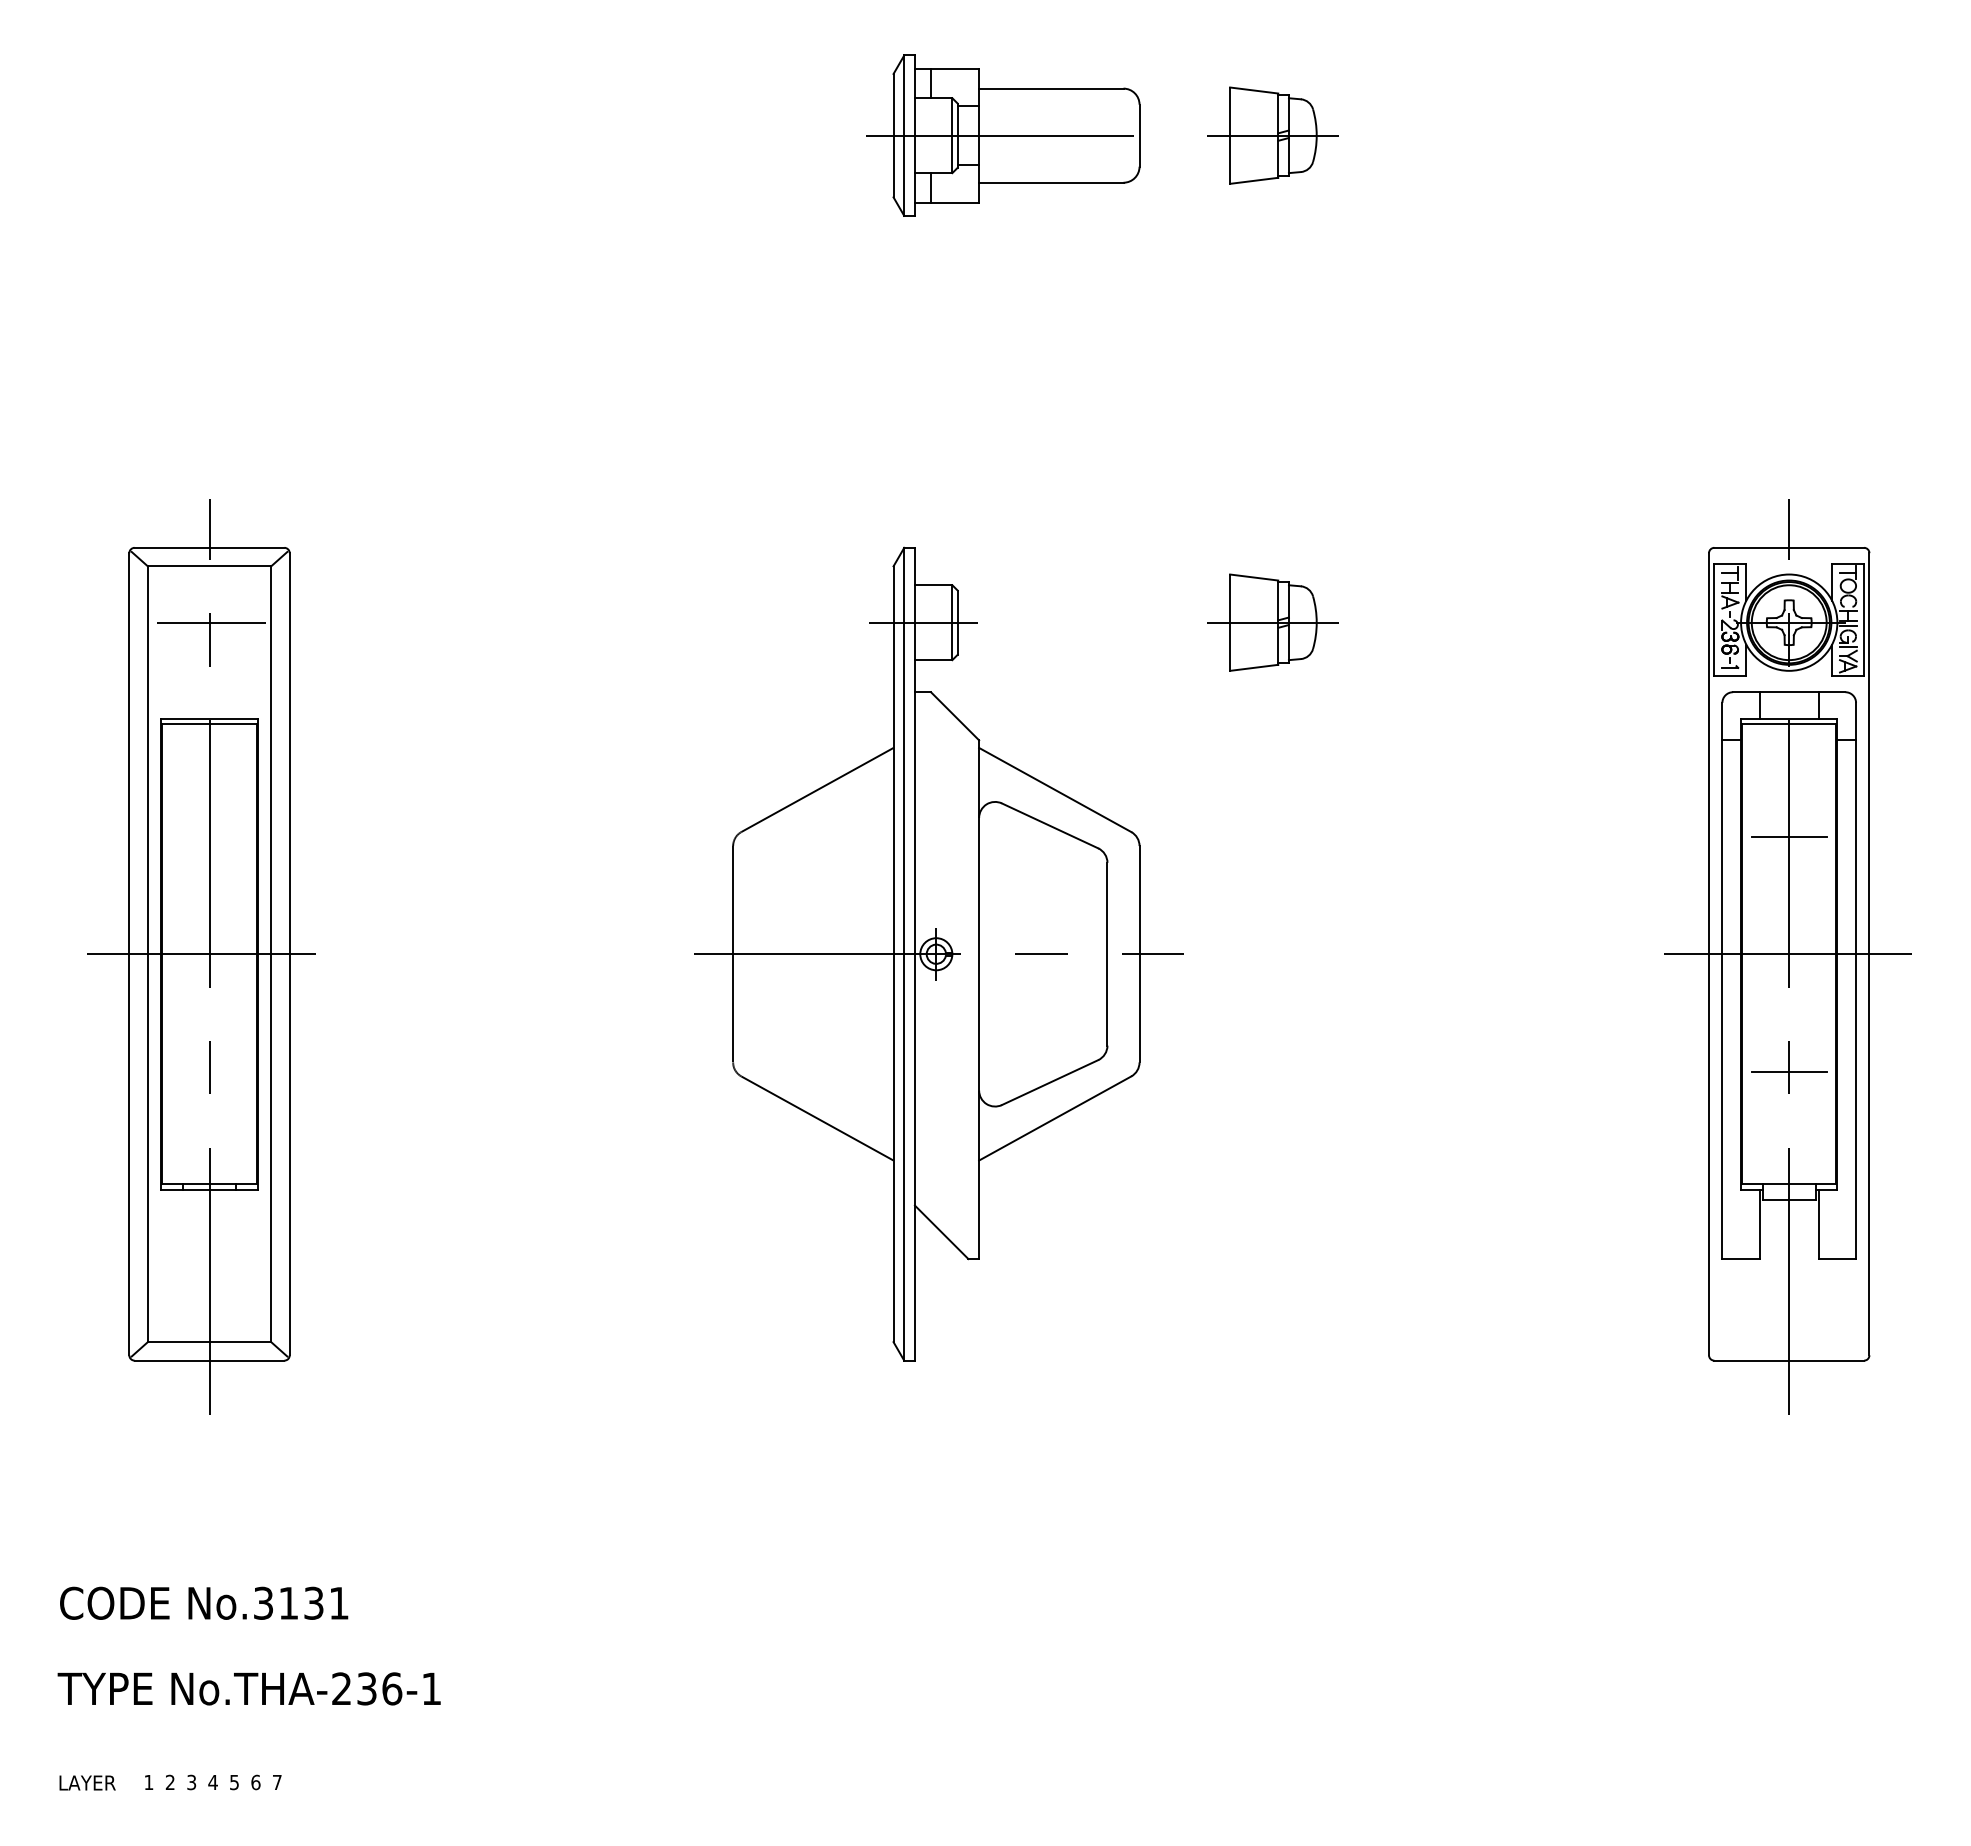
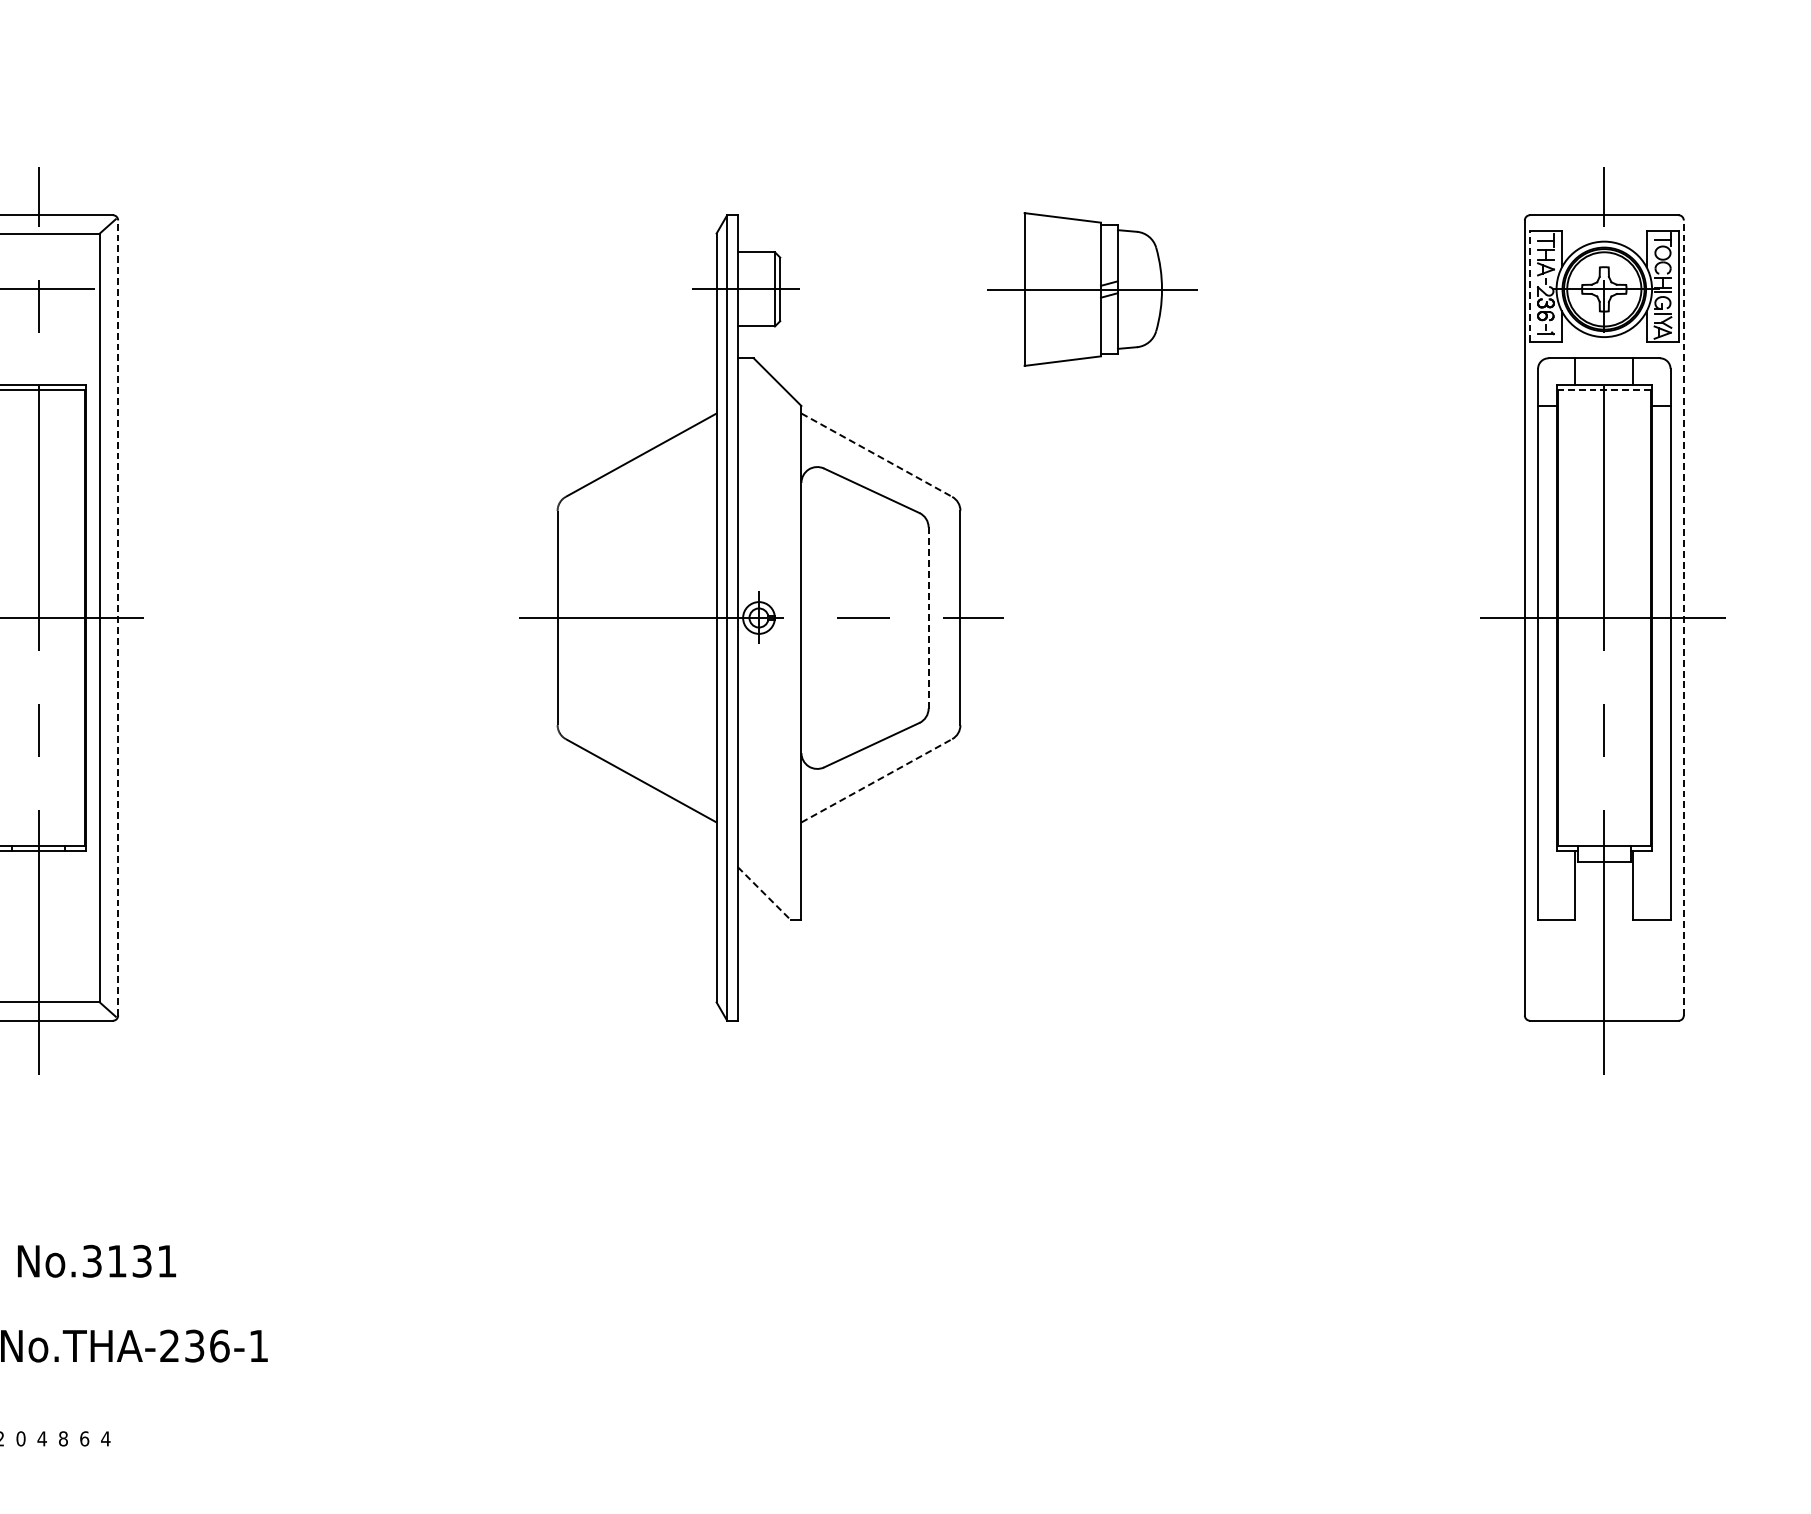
line: (1714, 619) -> (1530, 286), solid -> dashed
part: (1272, 622) -> (1092, 289), size x1.6
line: (1788, 724) -> (1603, 390), solid -> dashed
line: (1055, 789) -> (877, 454), solid -> dashed
line: (1788, 836) -> (1603, 501), removed
line: (289, 953) -> (117, 617), solid -> dashed
line: (1107, 953) -> (928, 617), solid -> dashed
line: (1869, 953) -> (1683, 617), solid -> dashed
line: (1788, 1071) -> (1603, 734), removed
line: (1055, 1118) -> (877, 780), solid -> dashed
line: (941, 1232) -> (764, 893), solid -> dashed
text: (191, 1782) -> (20, 1438), 3 -> 0
text: (234, 1782) -> (63, 1438), 5 -> 8
text: (277, 1782) -> (106, 1438), 7 -> 4

